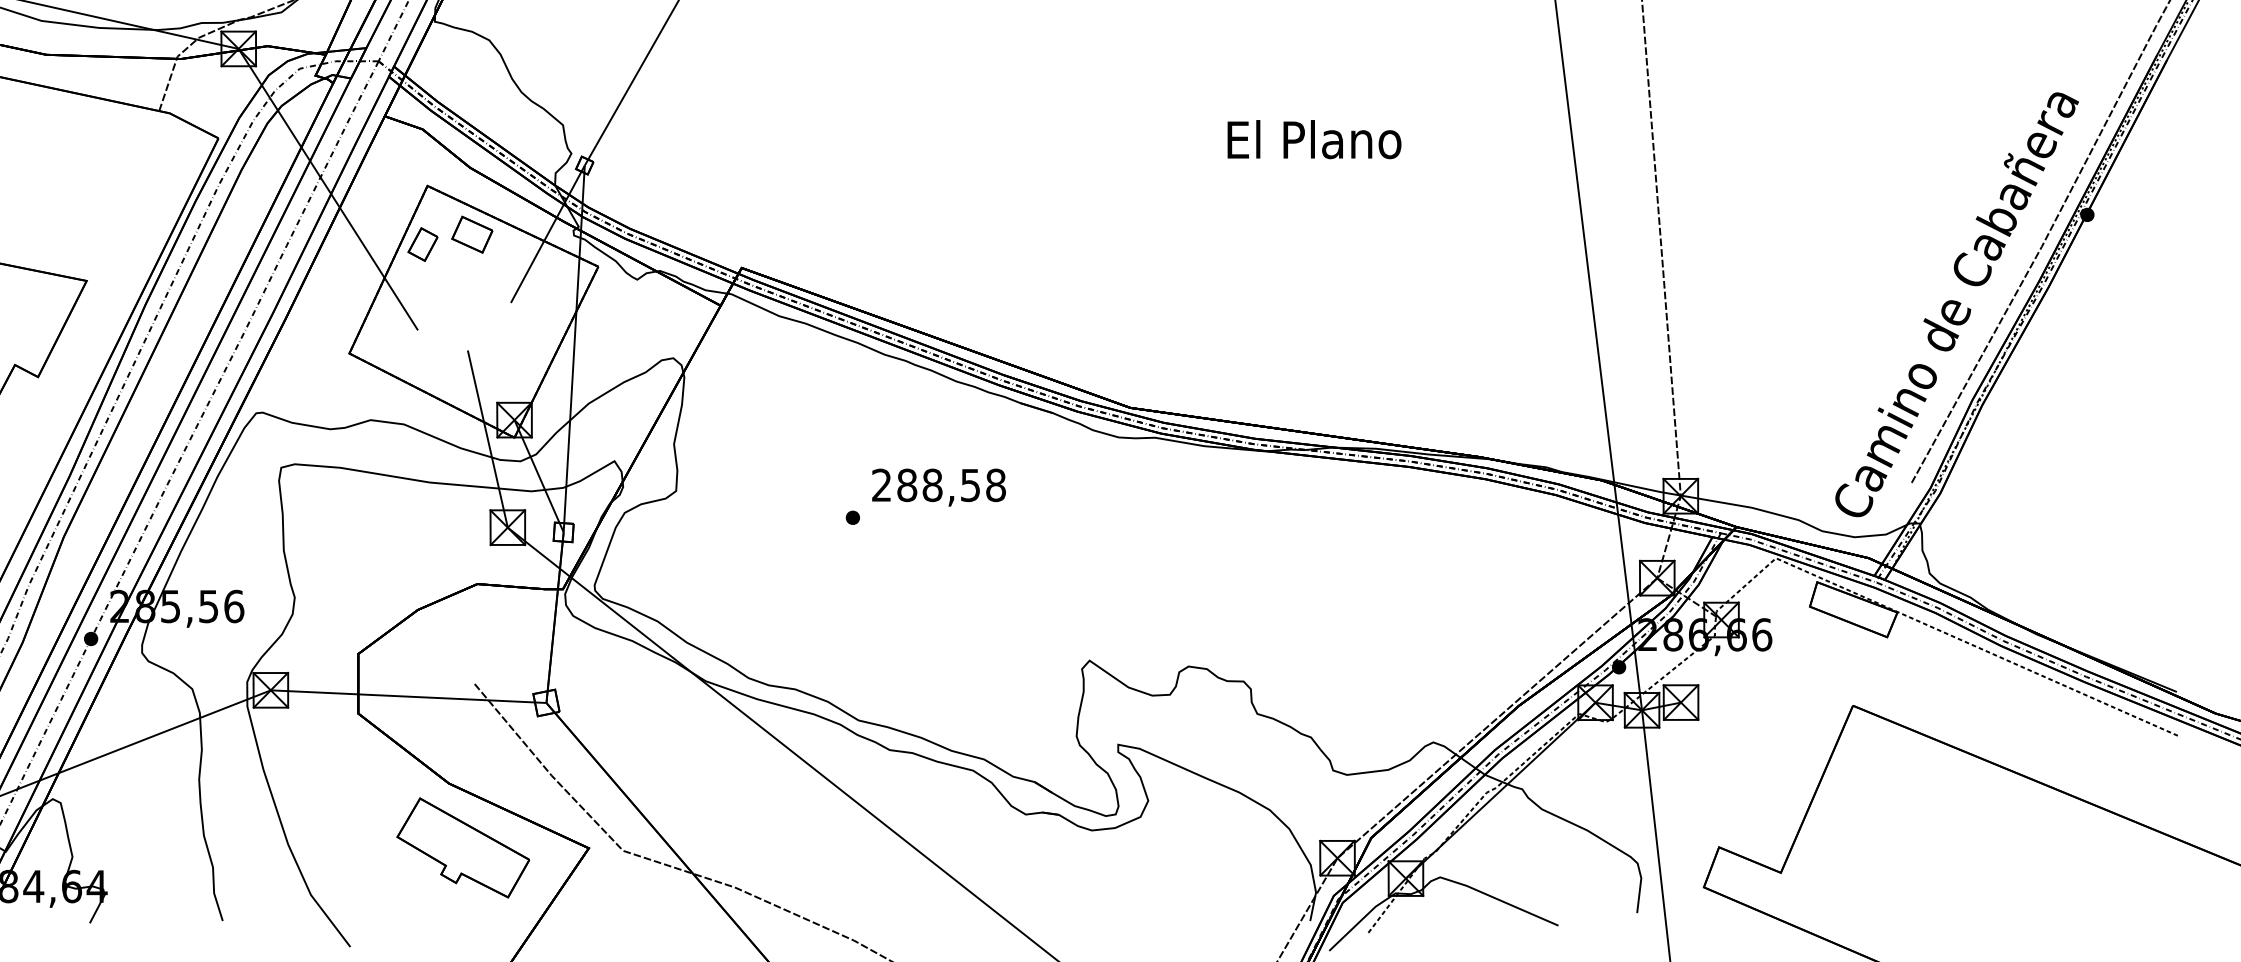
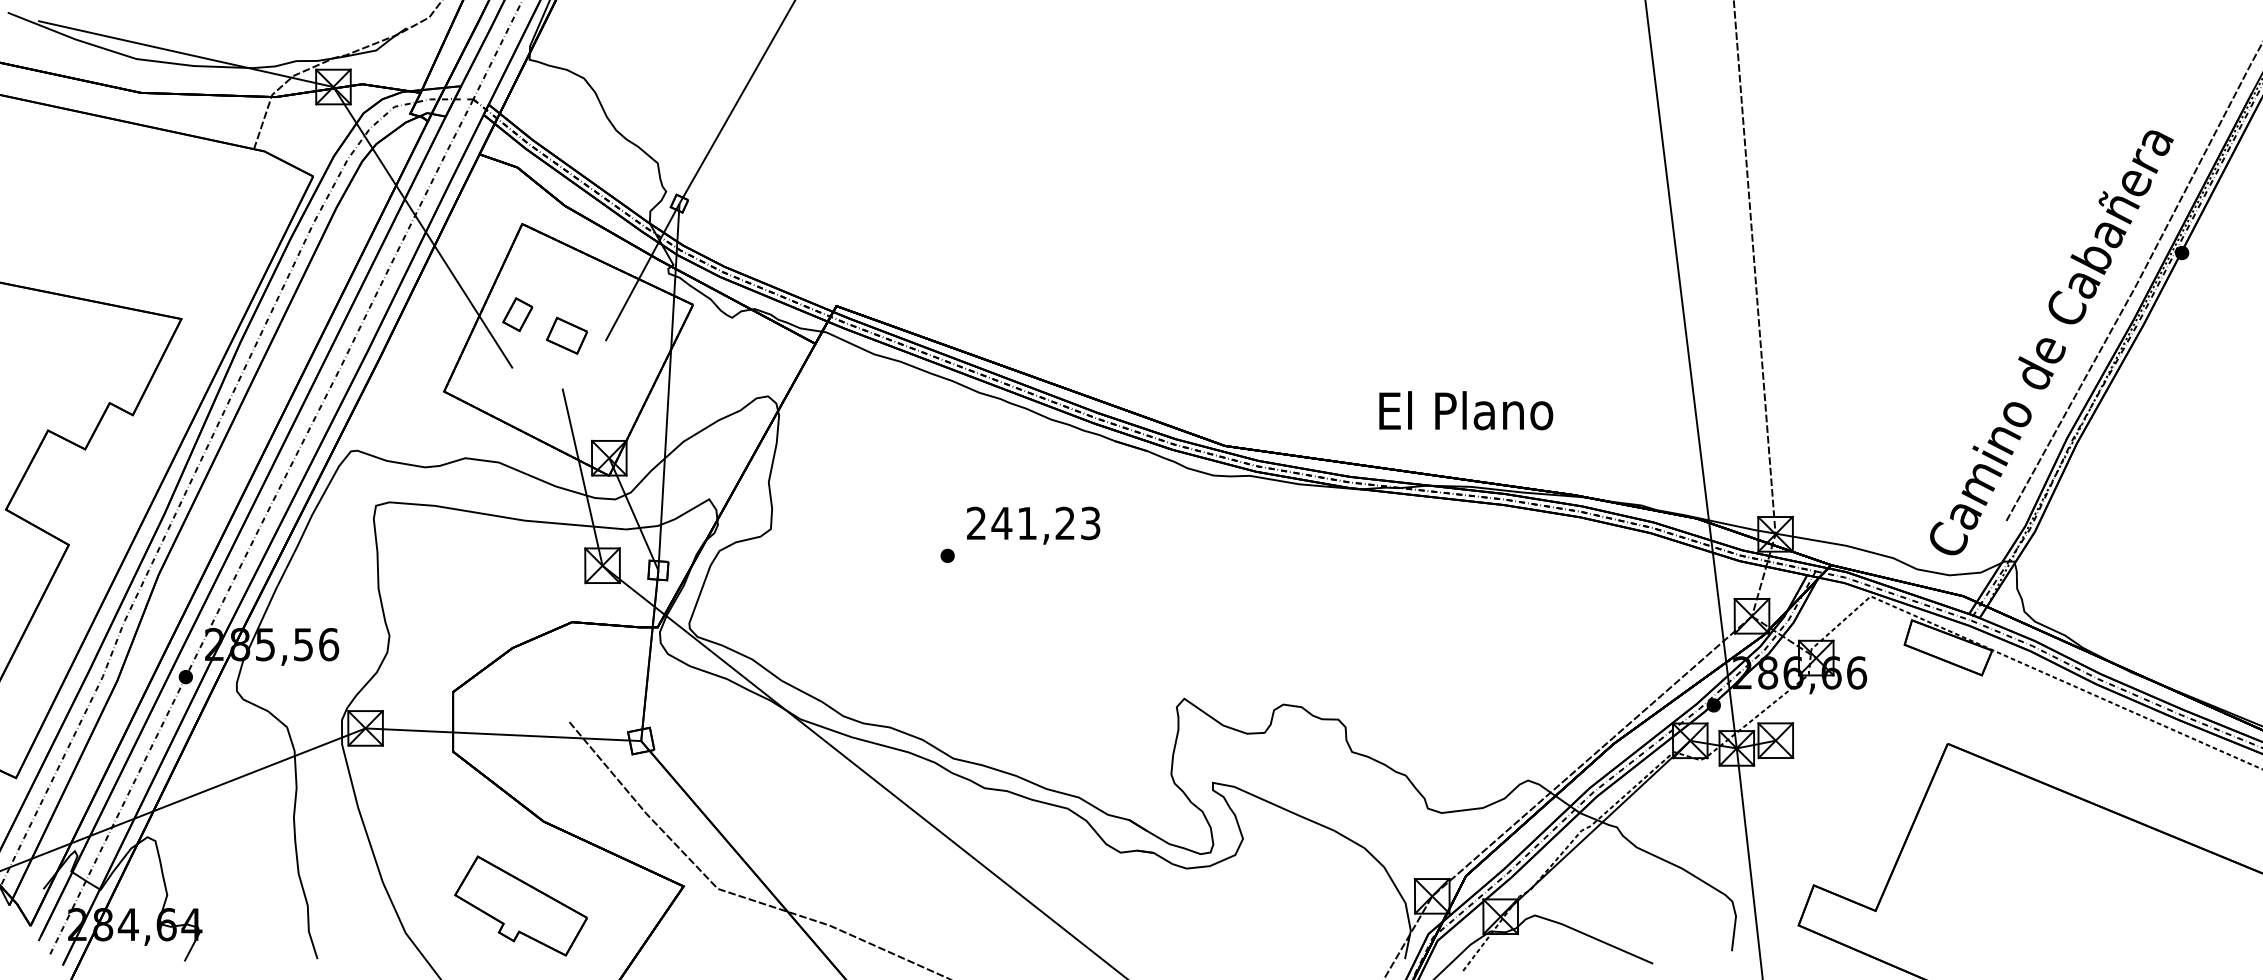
text: (1314, 139) -> (1466, 410), moved
part: (471, 234) -> (566, 335), moved
part: (422, 244) -> (517, 314), moved
text: (950, 485) -> (1045, 523), 288,58 -> 241,23
part: (462, 847) -> (520, 905), moved

